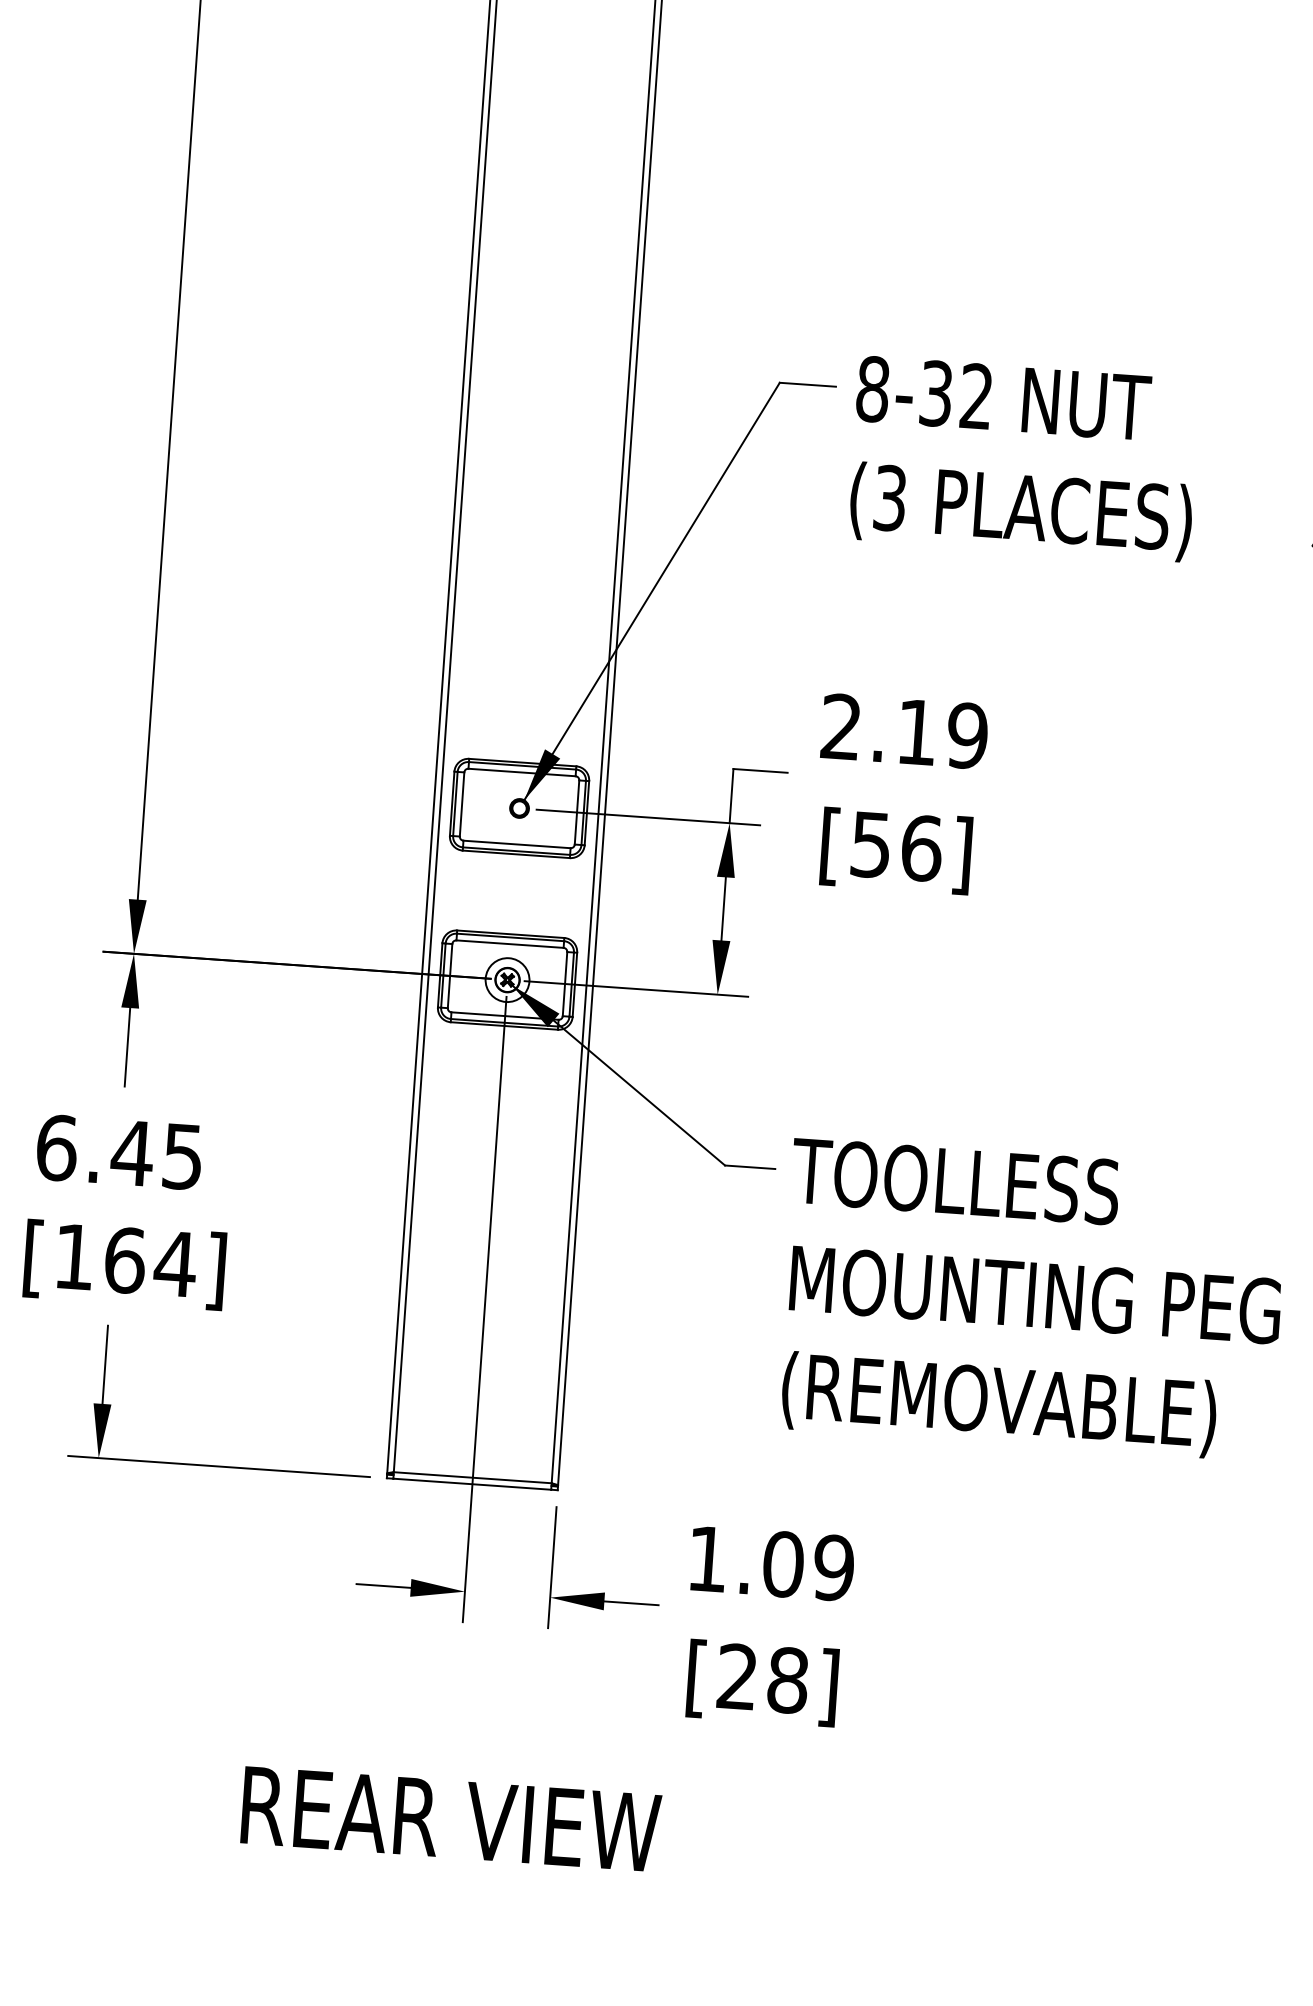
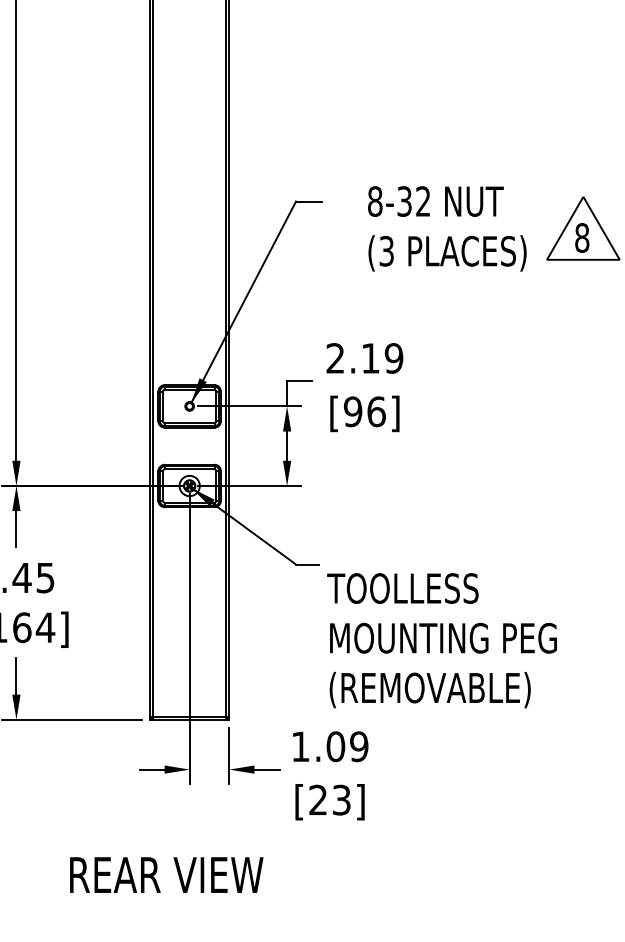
text: (1024, 458) -> (447, 228), moved
text: (869, 844) -> (352, 411), [56] -> [96]
text: (1030, 1299) -> (441, 640), moved
text: (787, 1679) -> (341, 799), [28] -> [23]
text: (450, 1817) -> (166, 874), moved

